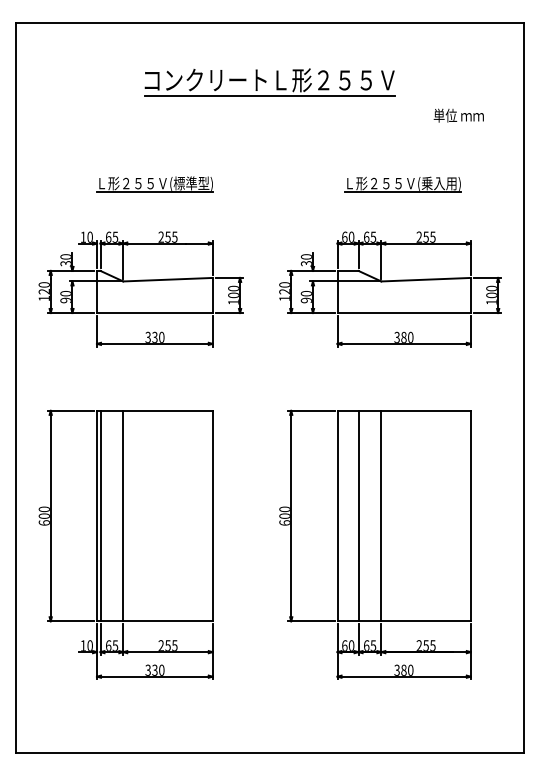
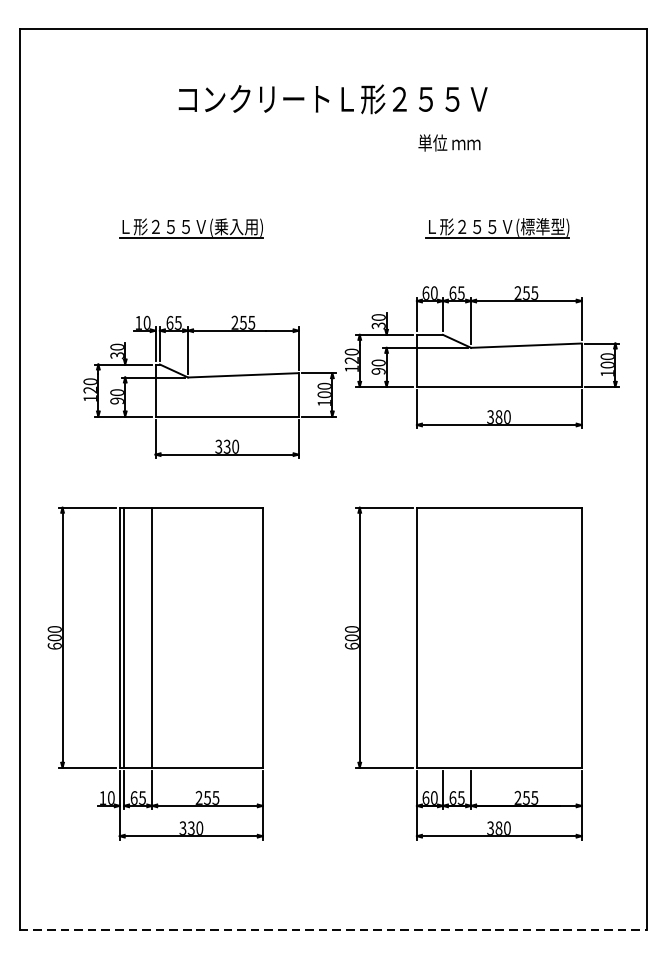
line: (269, 95) -> (332, 118), removed
text: (458, 115) -> (449, 142), moved
text: (191, 183) -> (236, 226), Ｌ形２５５Ｖ(標準型) -> Ｌ形２５５Ｖ(乗入用)
text: (439, 183) -> (542, 226), Ｌ形２５５Ｖ(乗入用) -> Ｌ形２５５Ｖ(標準型)
part: (140, 289) -> (209, 387), moved
line: (358, 515) -> (442, 637), removed
line: (381, 515) -> (471, 637), removed
line: (270, 752) -> (334, 929), solid -> dashed

